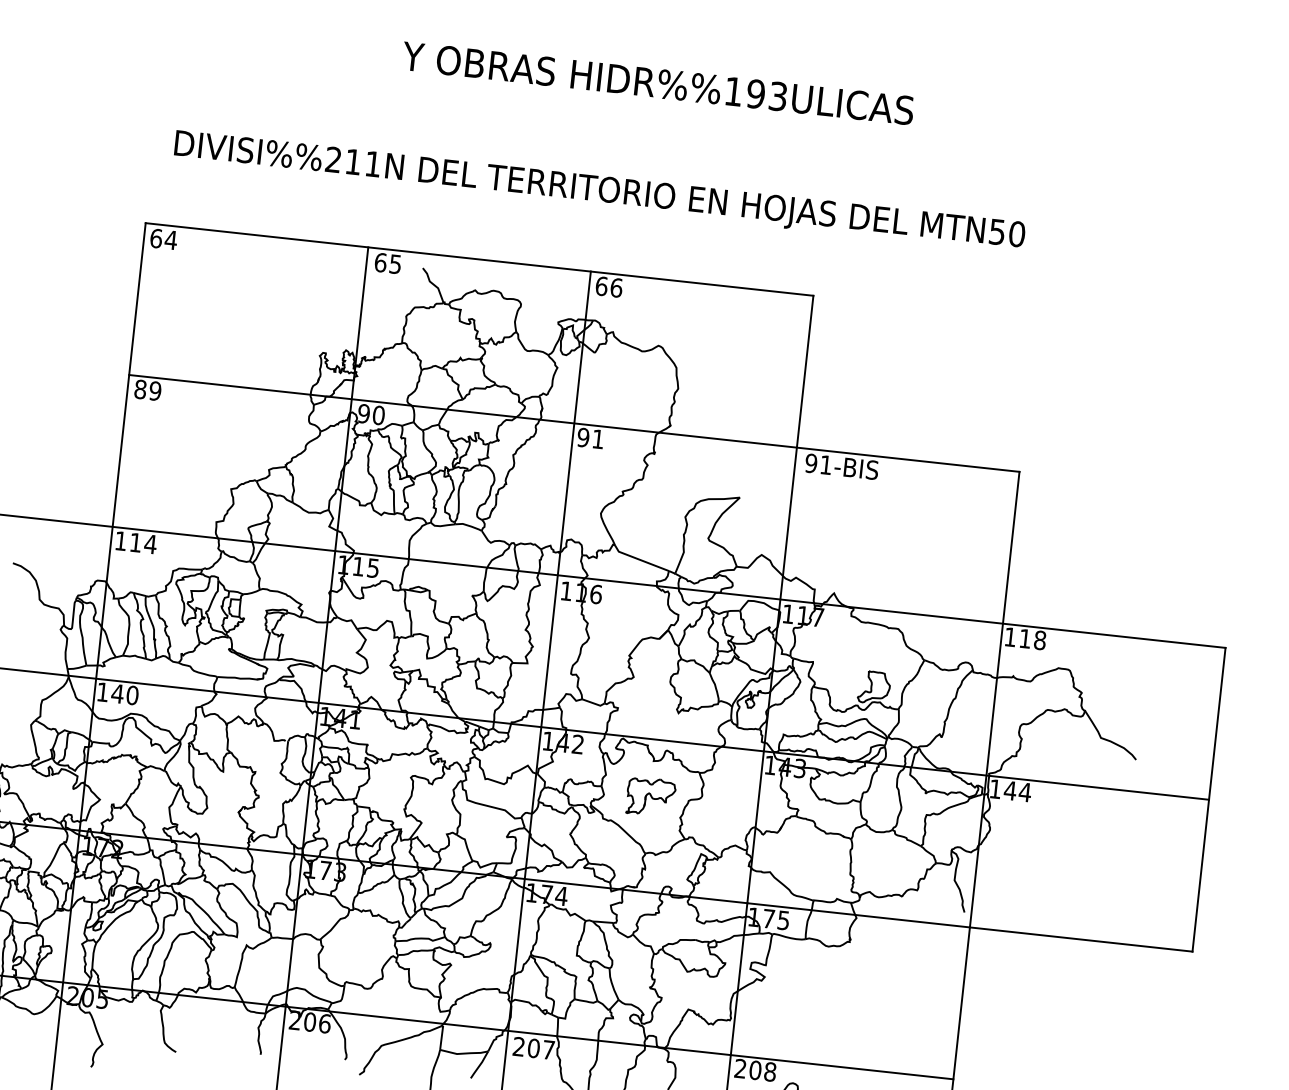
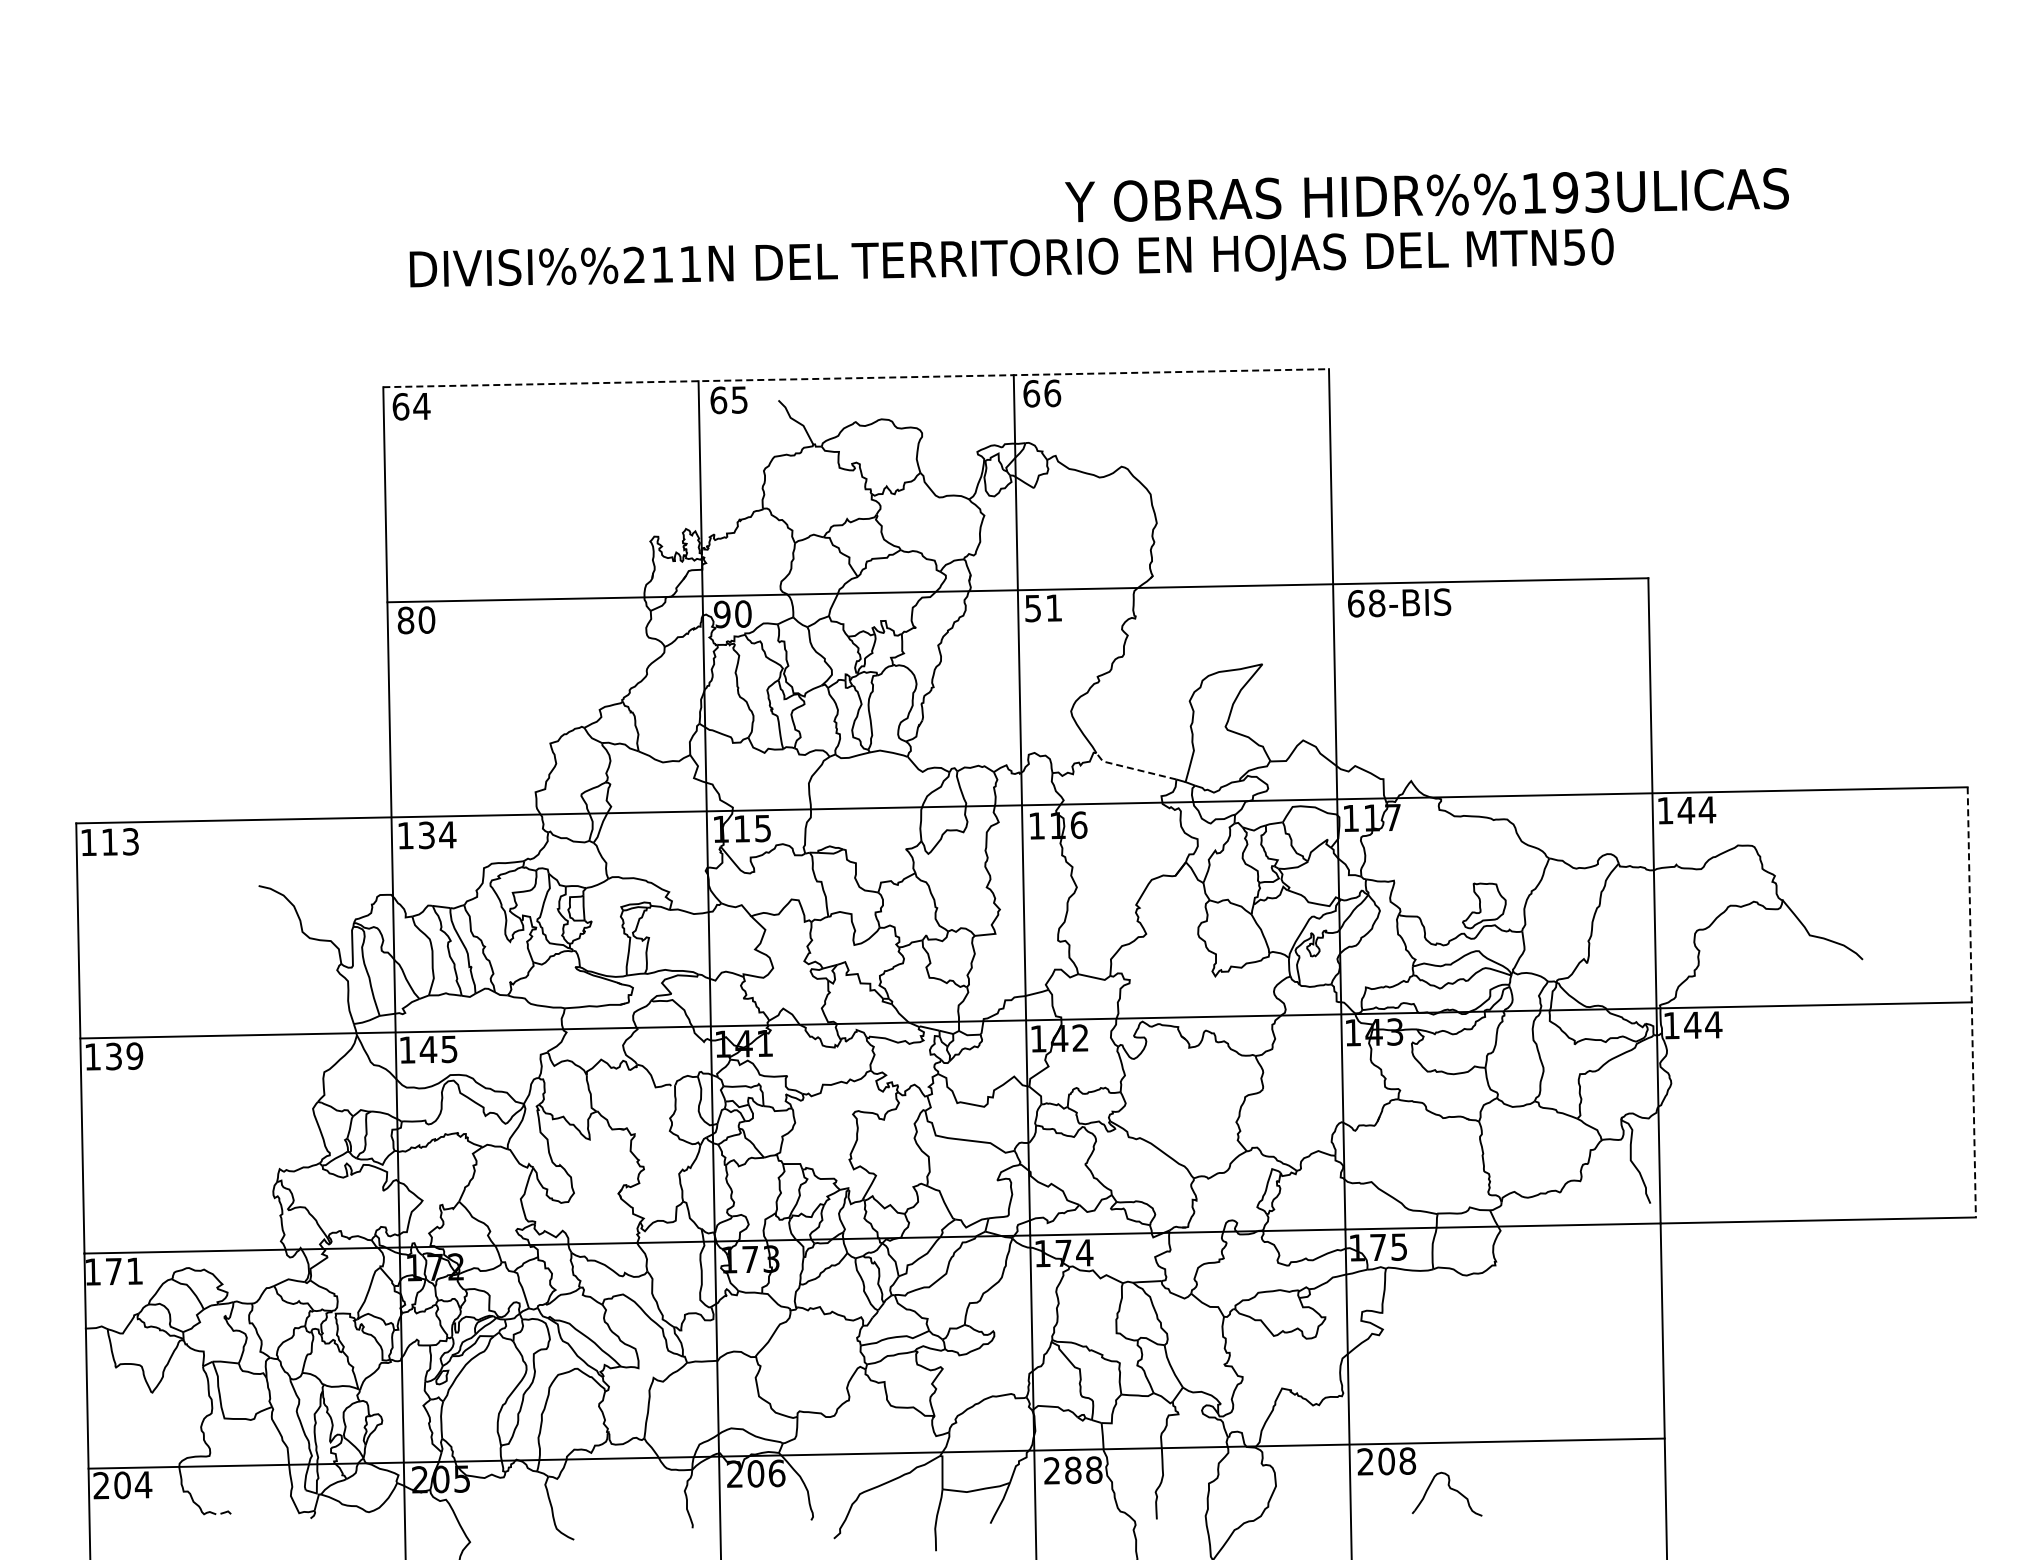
text: (657, 83) -> (1426, 195), moved
line: (479, 259) -> (856, 378), solid -> dashed
text: (155, 390) -> (426, 619), 89 -> 80
text: (582, 437) -> (1032, 608), 91 -> 51
text: (818, 464) -> (1366, 603), 91-BIS -> 68-BIS
text: (135, 542) -> (426, 835), 114 -> 134
line: (639, 560) -> (1133, 769), solid -> dashed
text: (1032, 639) -> (1696, 809), 118 -> 144
text: (132, 695) -> (449, 1049), 140 -> 145
part: (650, 797) -> (1191, 1098), removed
line: (1208, 799) -> (1971, 1002), solid -> dashed
text: (541, 1049) -> (1083, 1470), 207 -> 288

